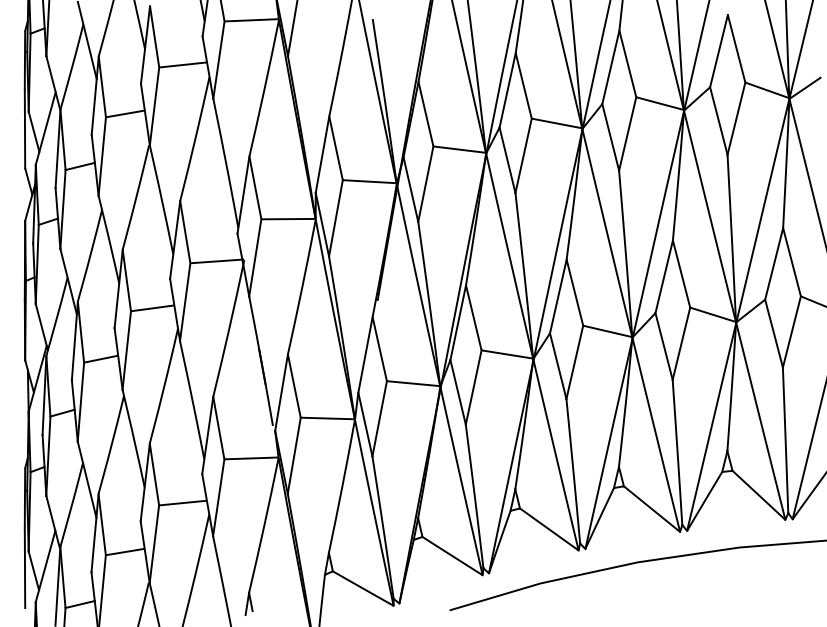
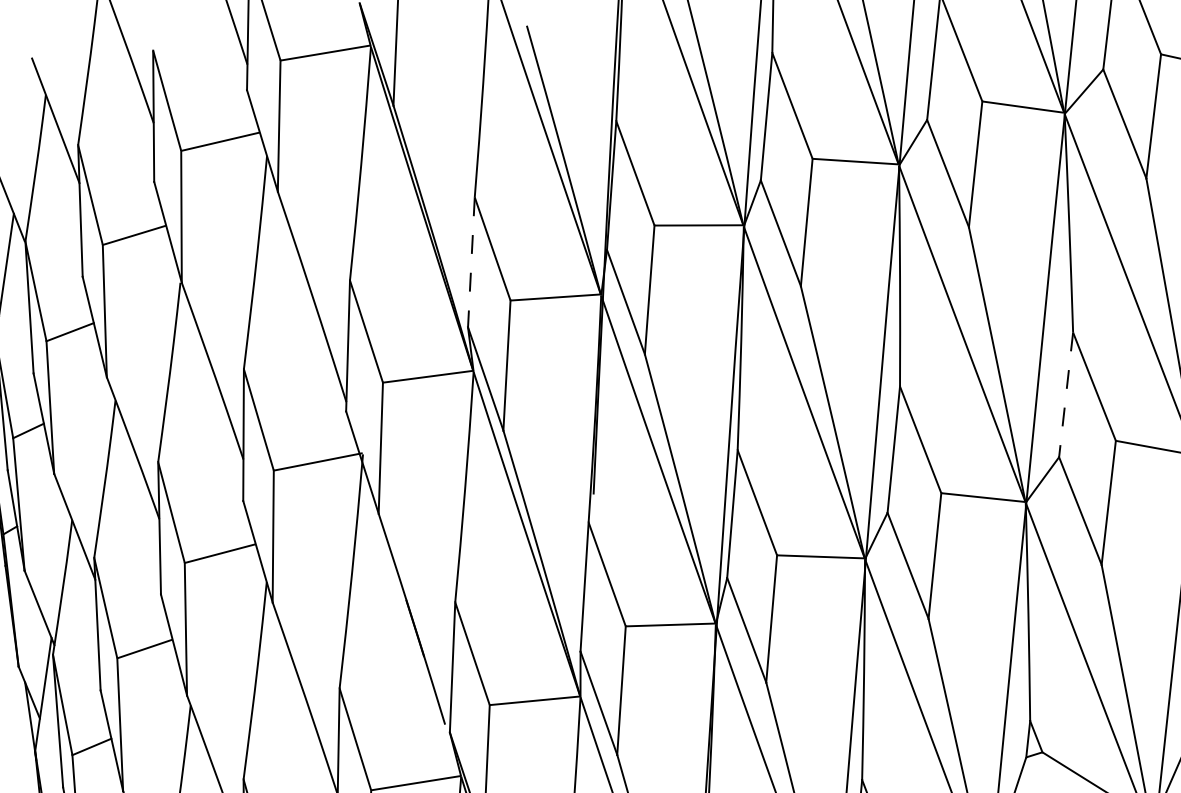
line: (322, 154) -> (471, 261), solid -> dashed
line: (664, 277) -> (1066, 395), solid -> dashed

